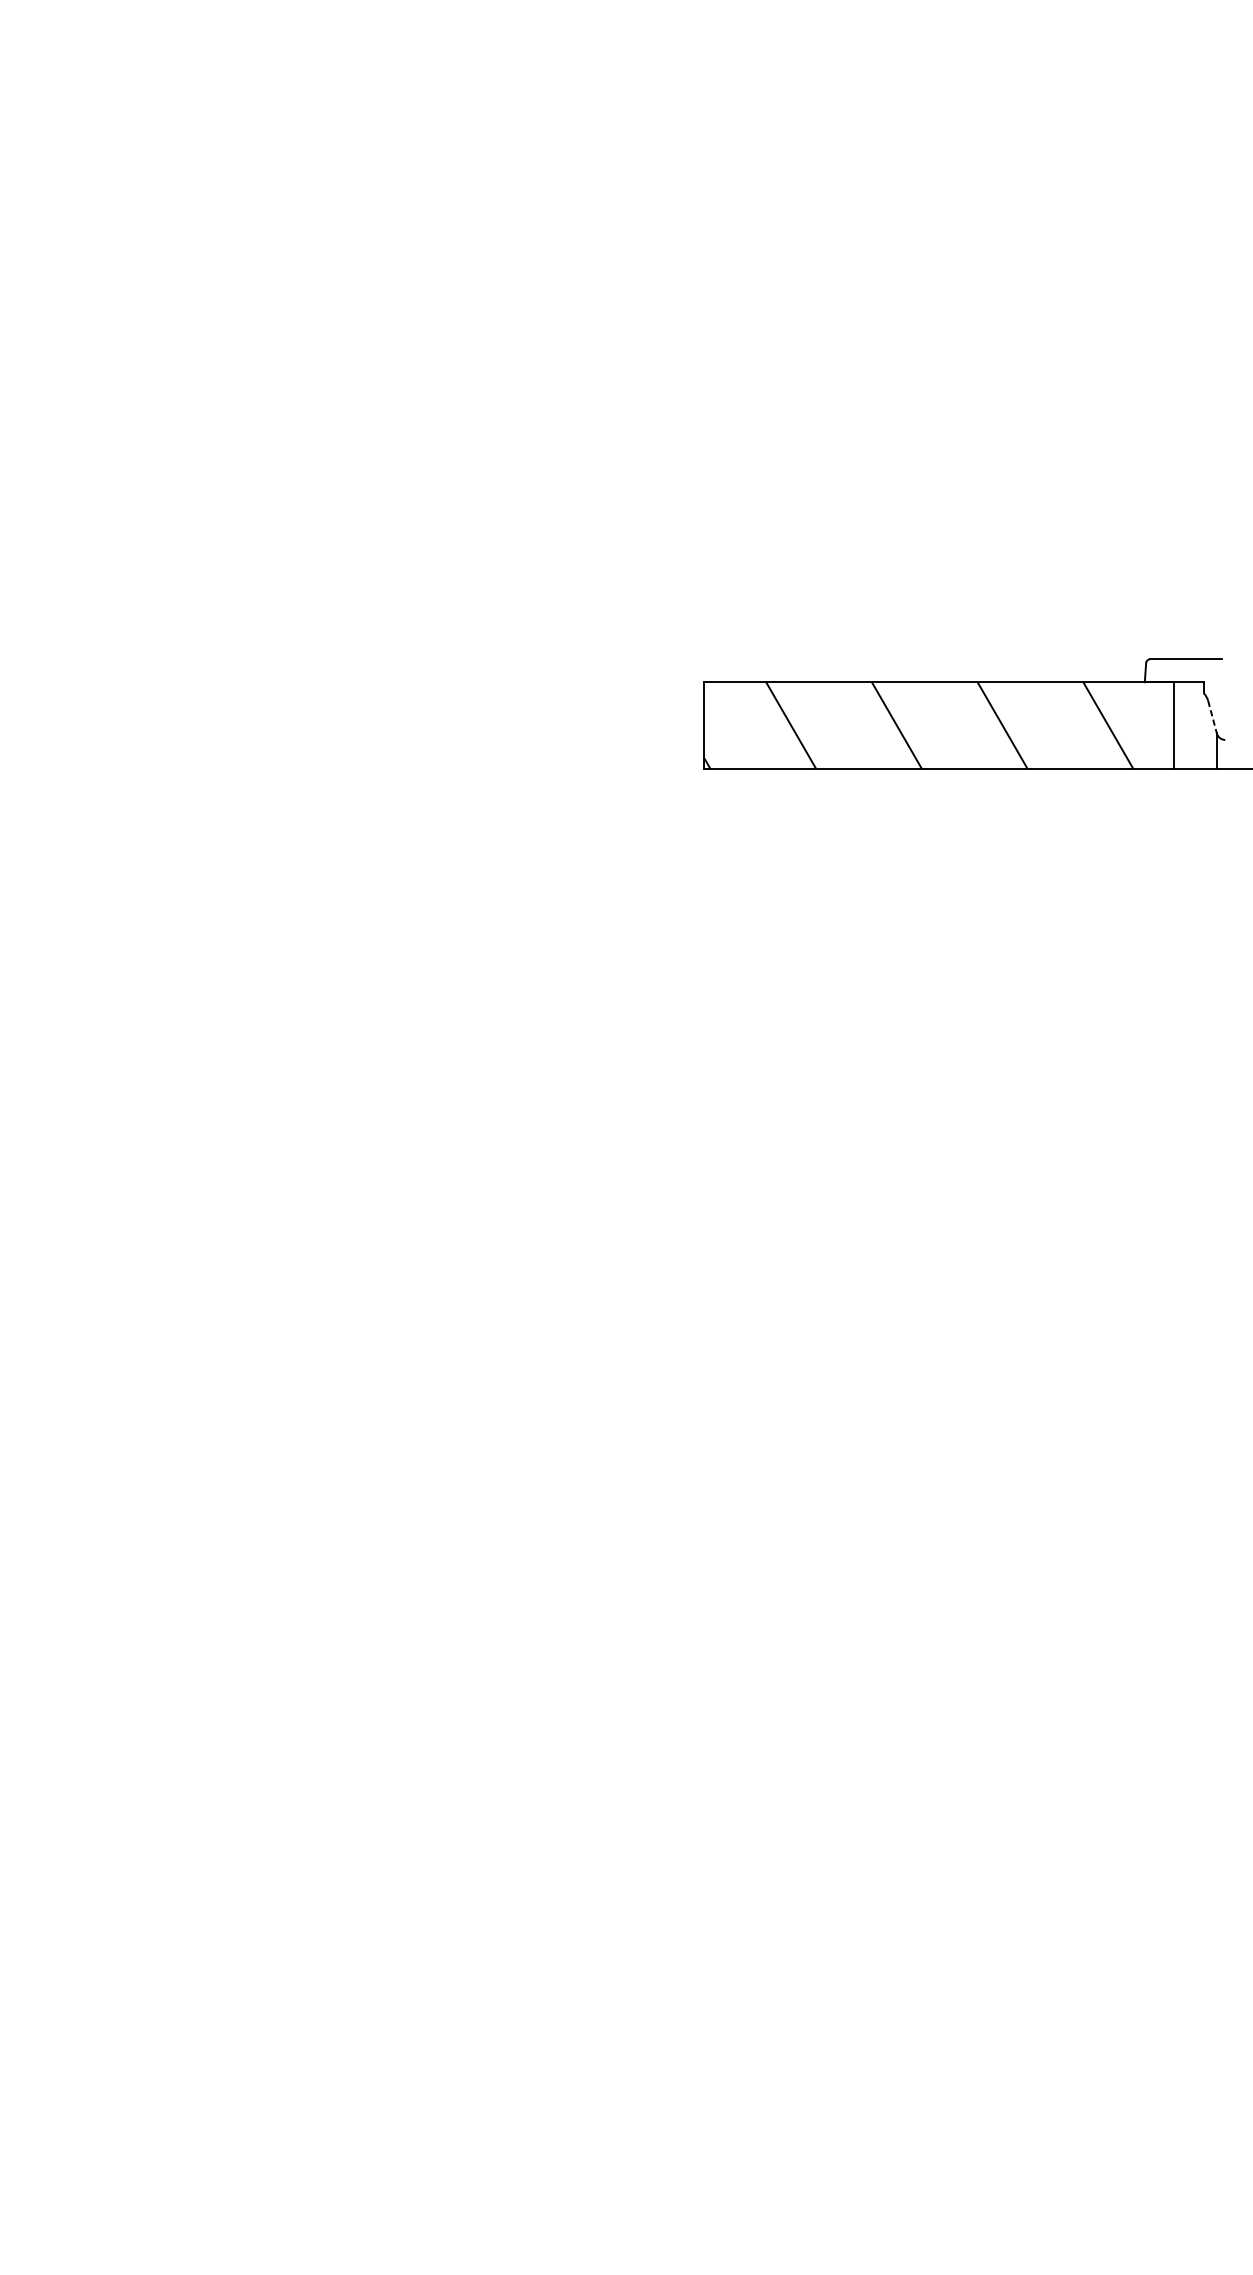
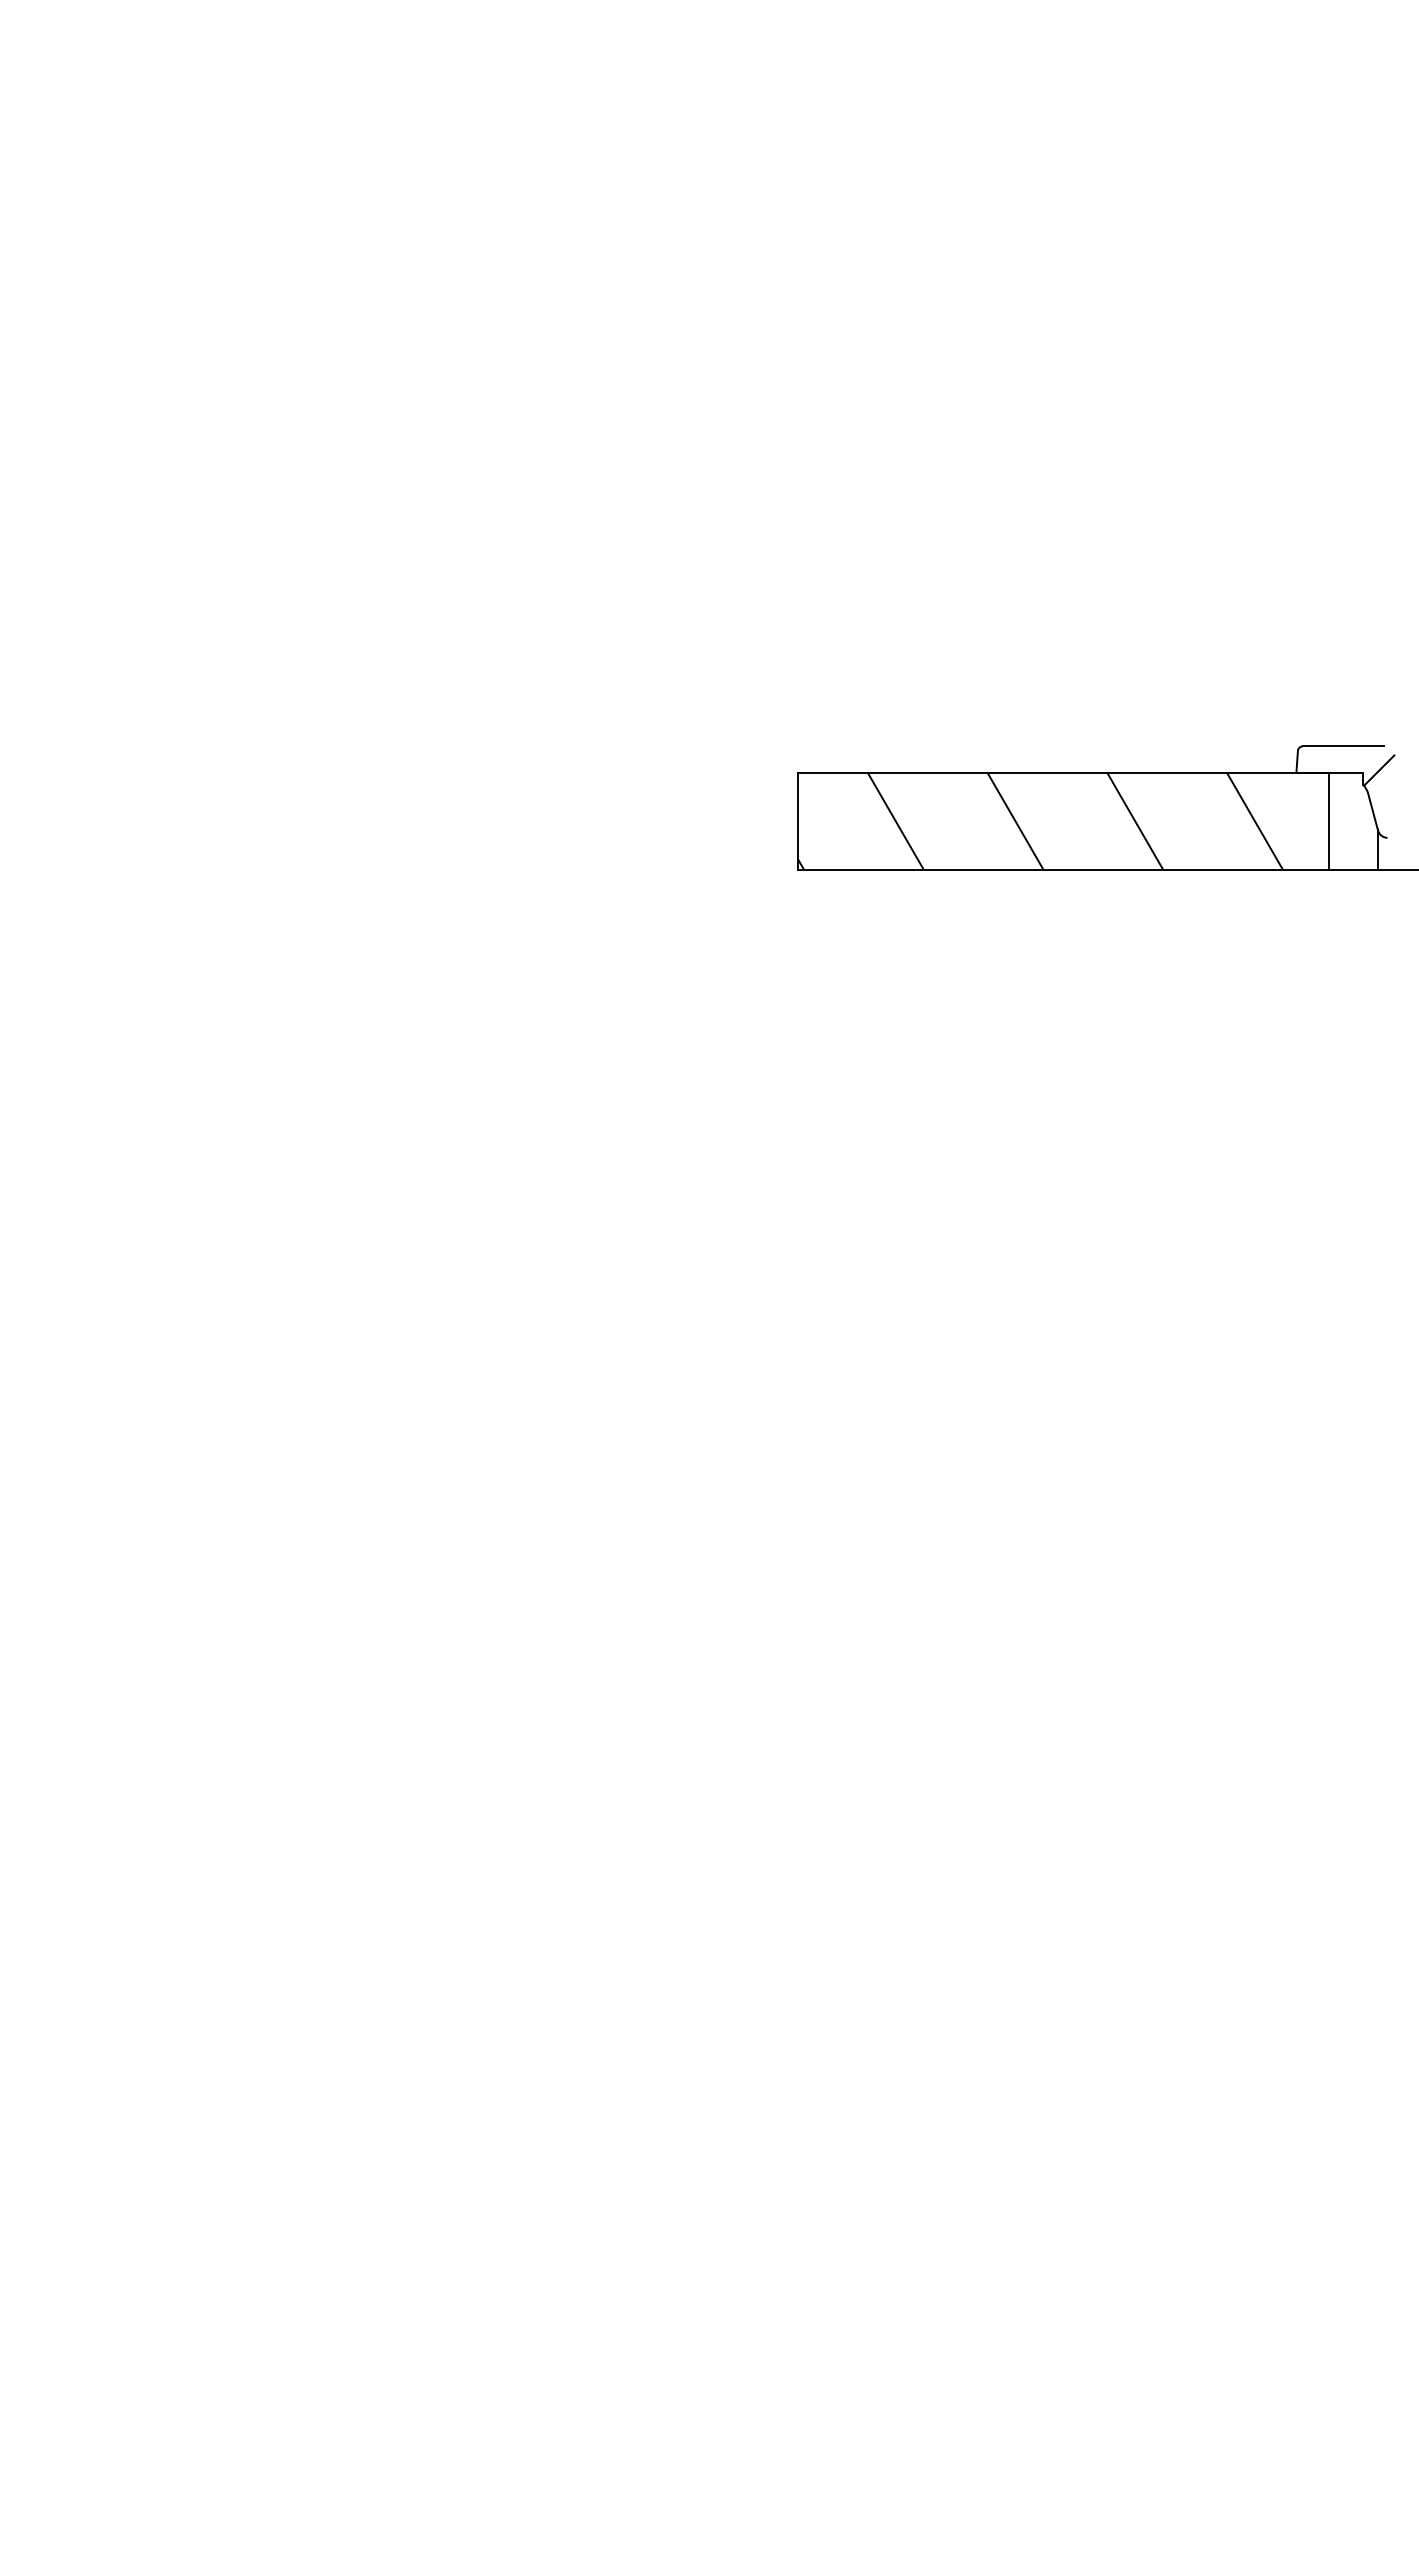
hatch: (1218, 679) -> (1379, 769), added
line: (1212, 717) -> (1373, 812), dashed -> solid

